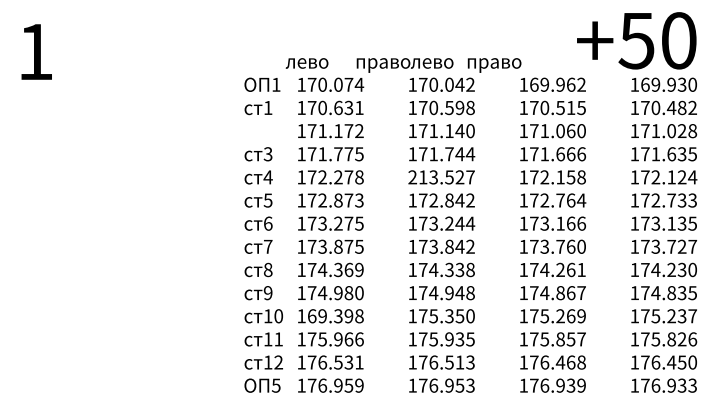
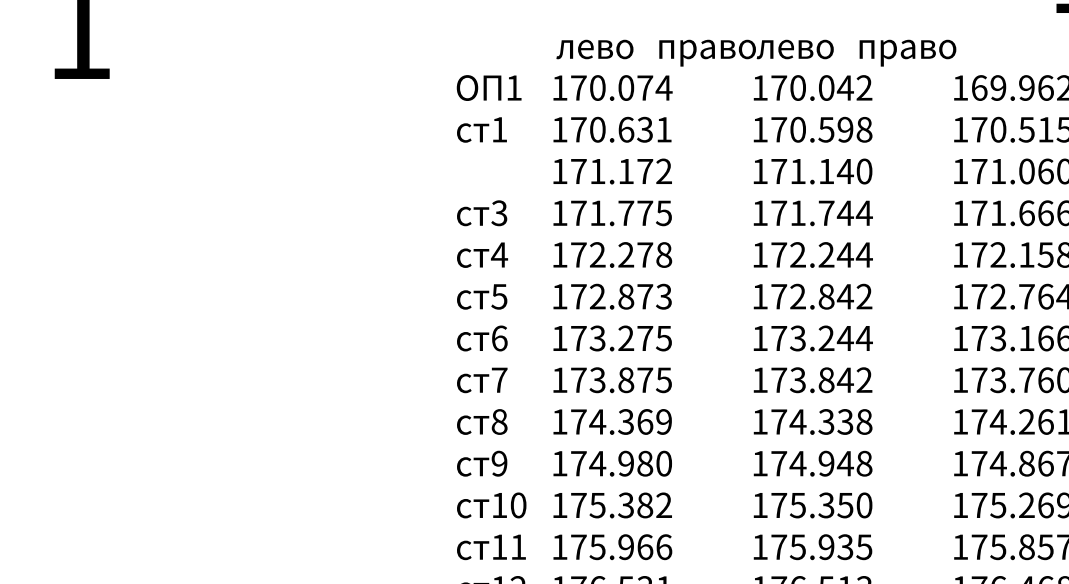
text: (306, 63) -> (593, 49), moved
text: (441, 177) -> (812, 255), 213.527 -> 172.244
text: (335, 316) -> (620, 505), 169.398 -> 175.382

